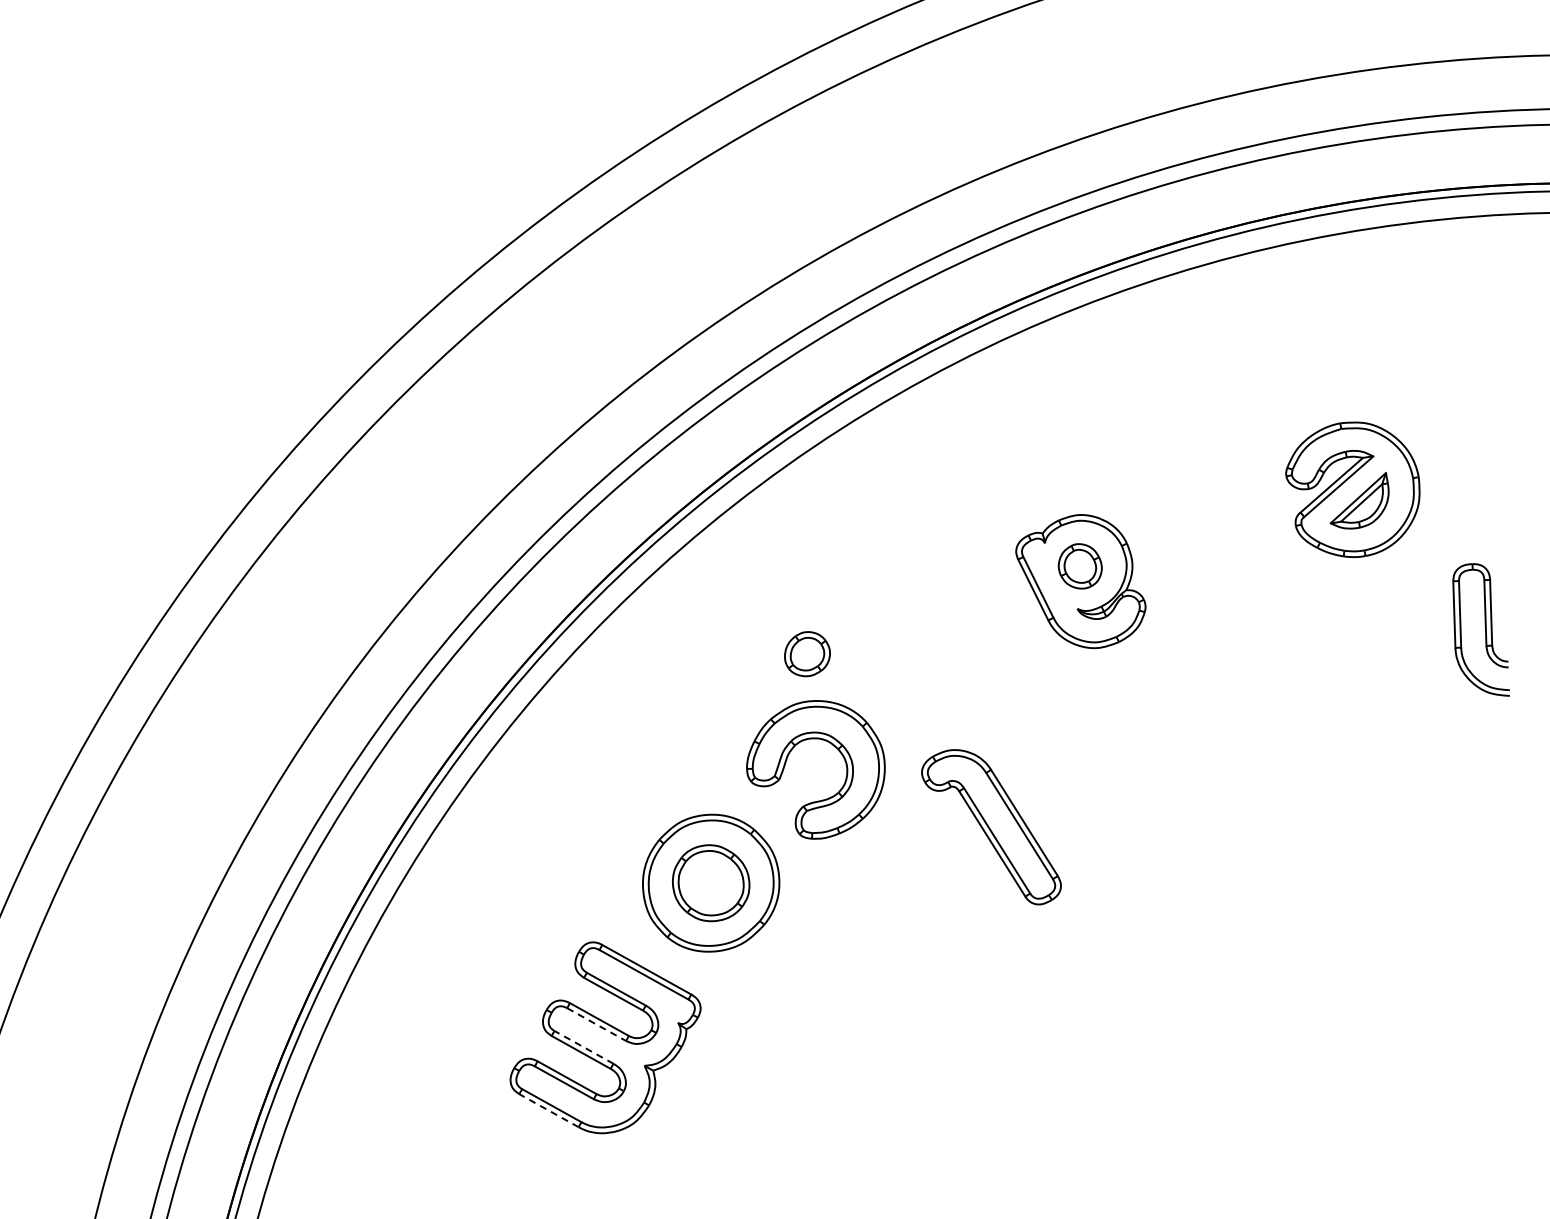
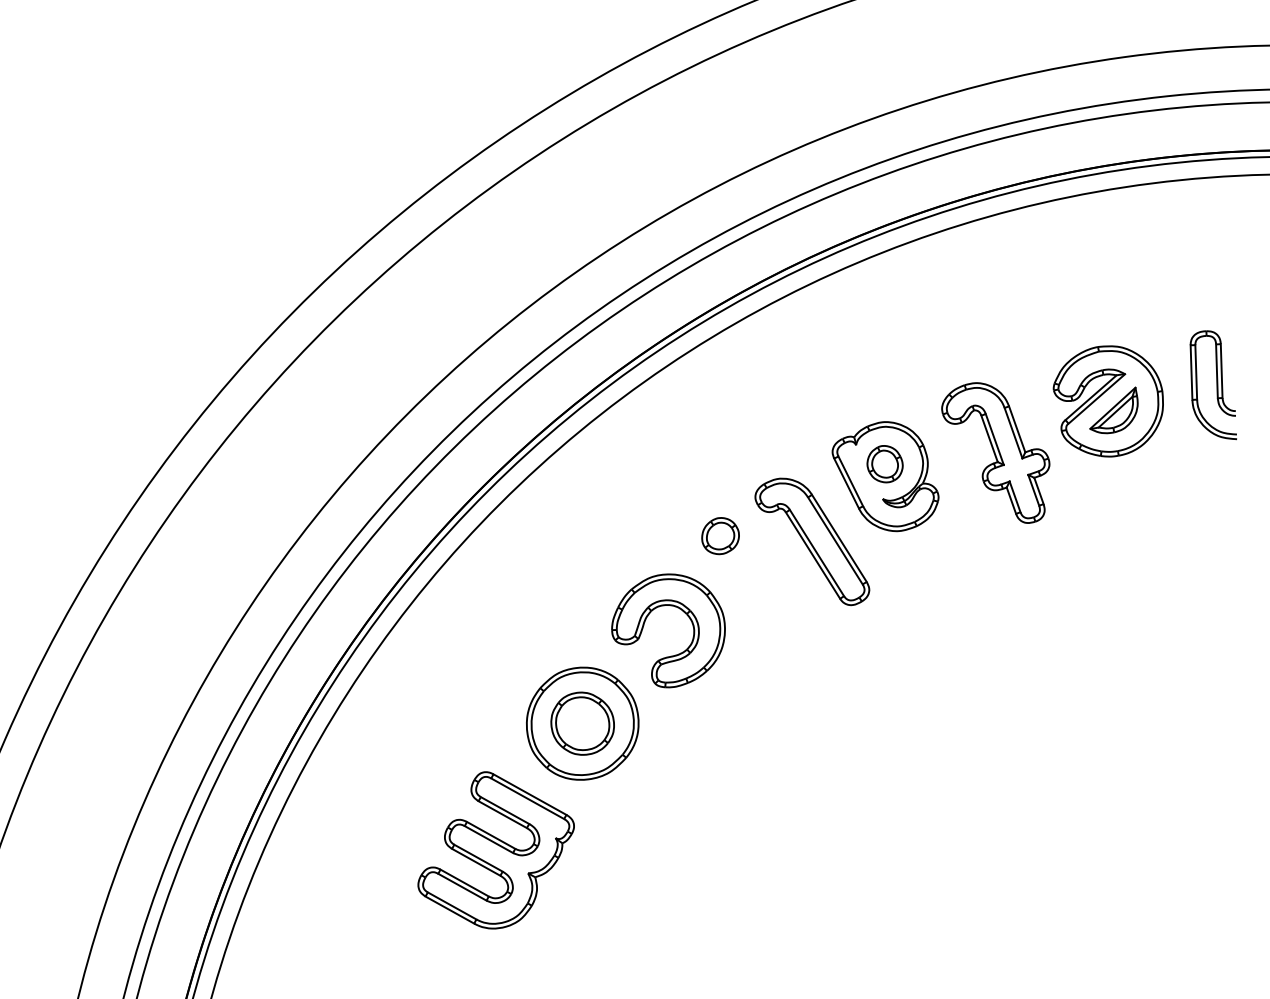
part: (1215, 552) -> (995, 452), added
part: (1480, 629) -> (1212, 384), moved
part: (807, 654) -> (720, 536), moved
part: (991, 827) -> (812, 542), moved
line: (596, 1024) -> (488, 839), dashed -> solid
line: (584, 1047) -> (478, 858), dashed -> solid
line: (548, 1110) -> (449, 909), dashed -> solid

